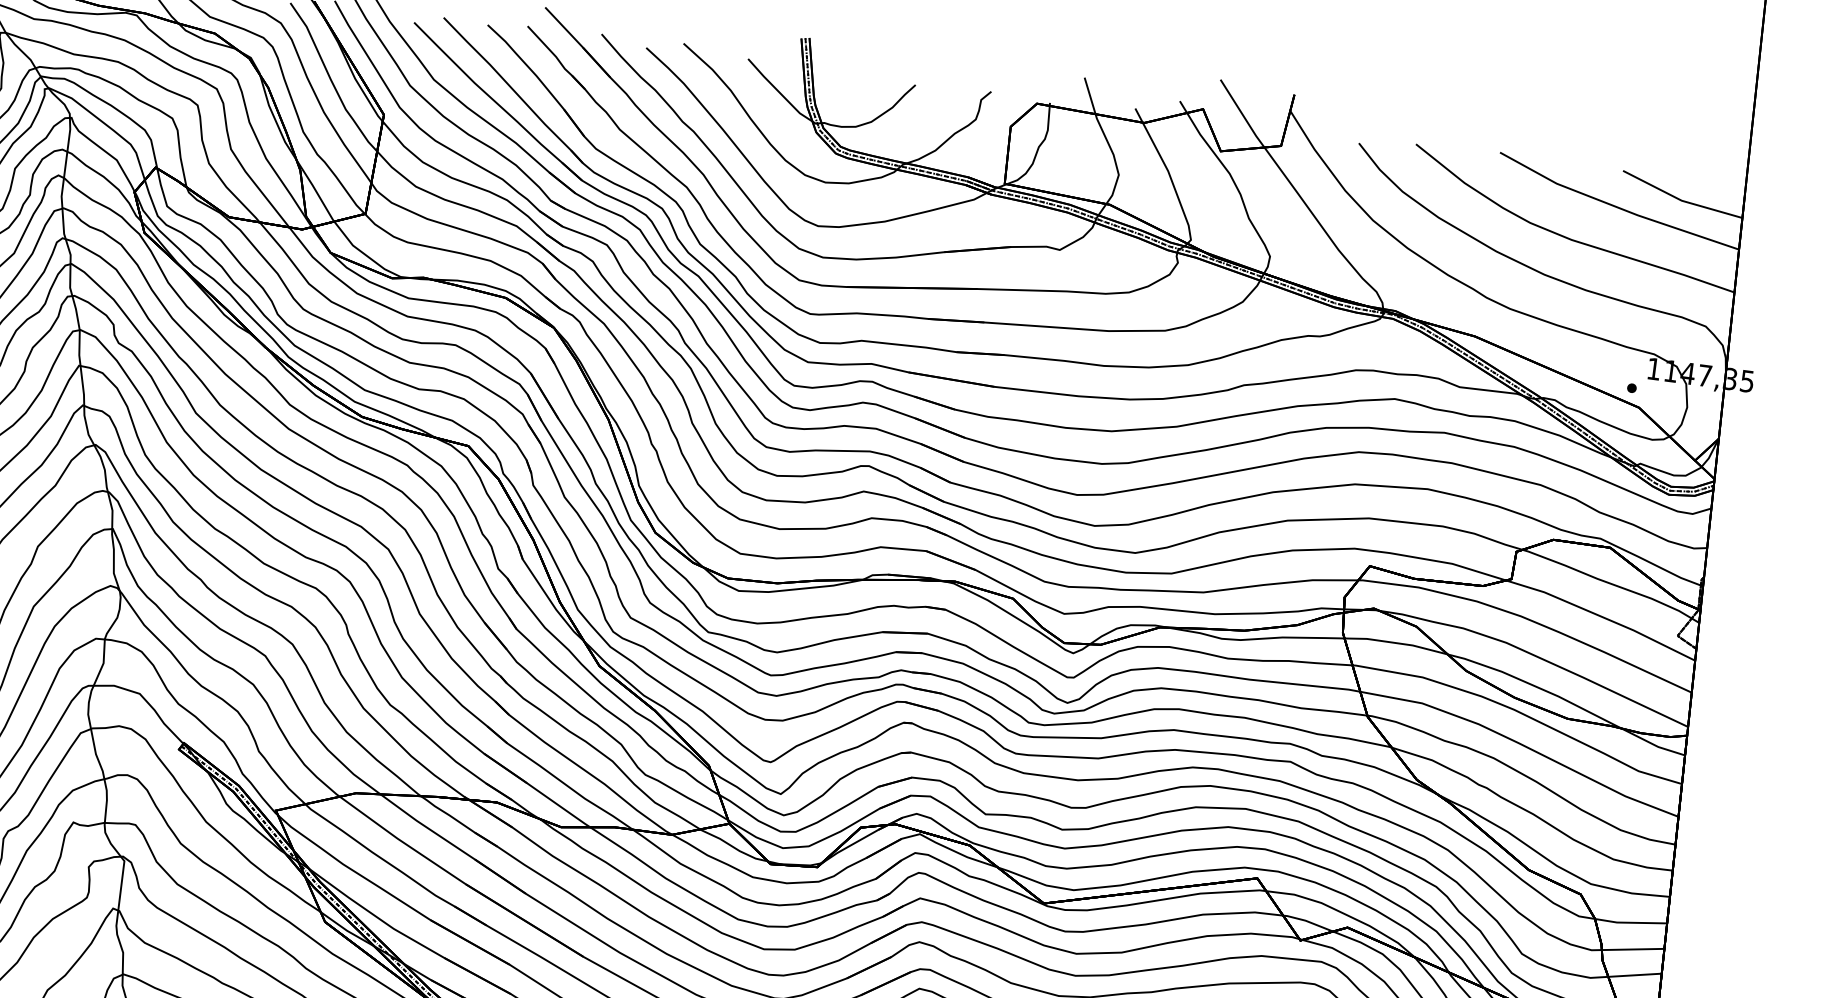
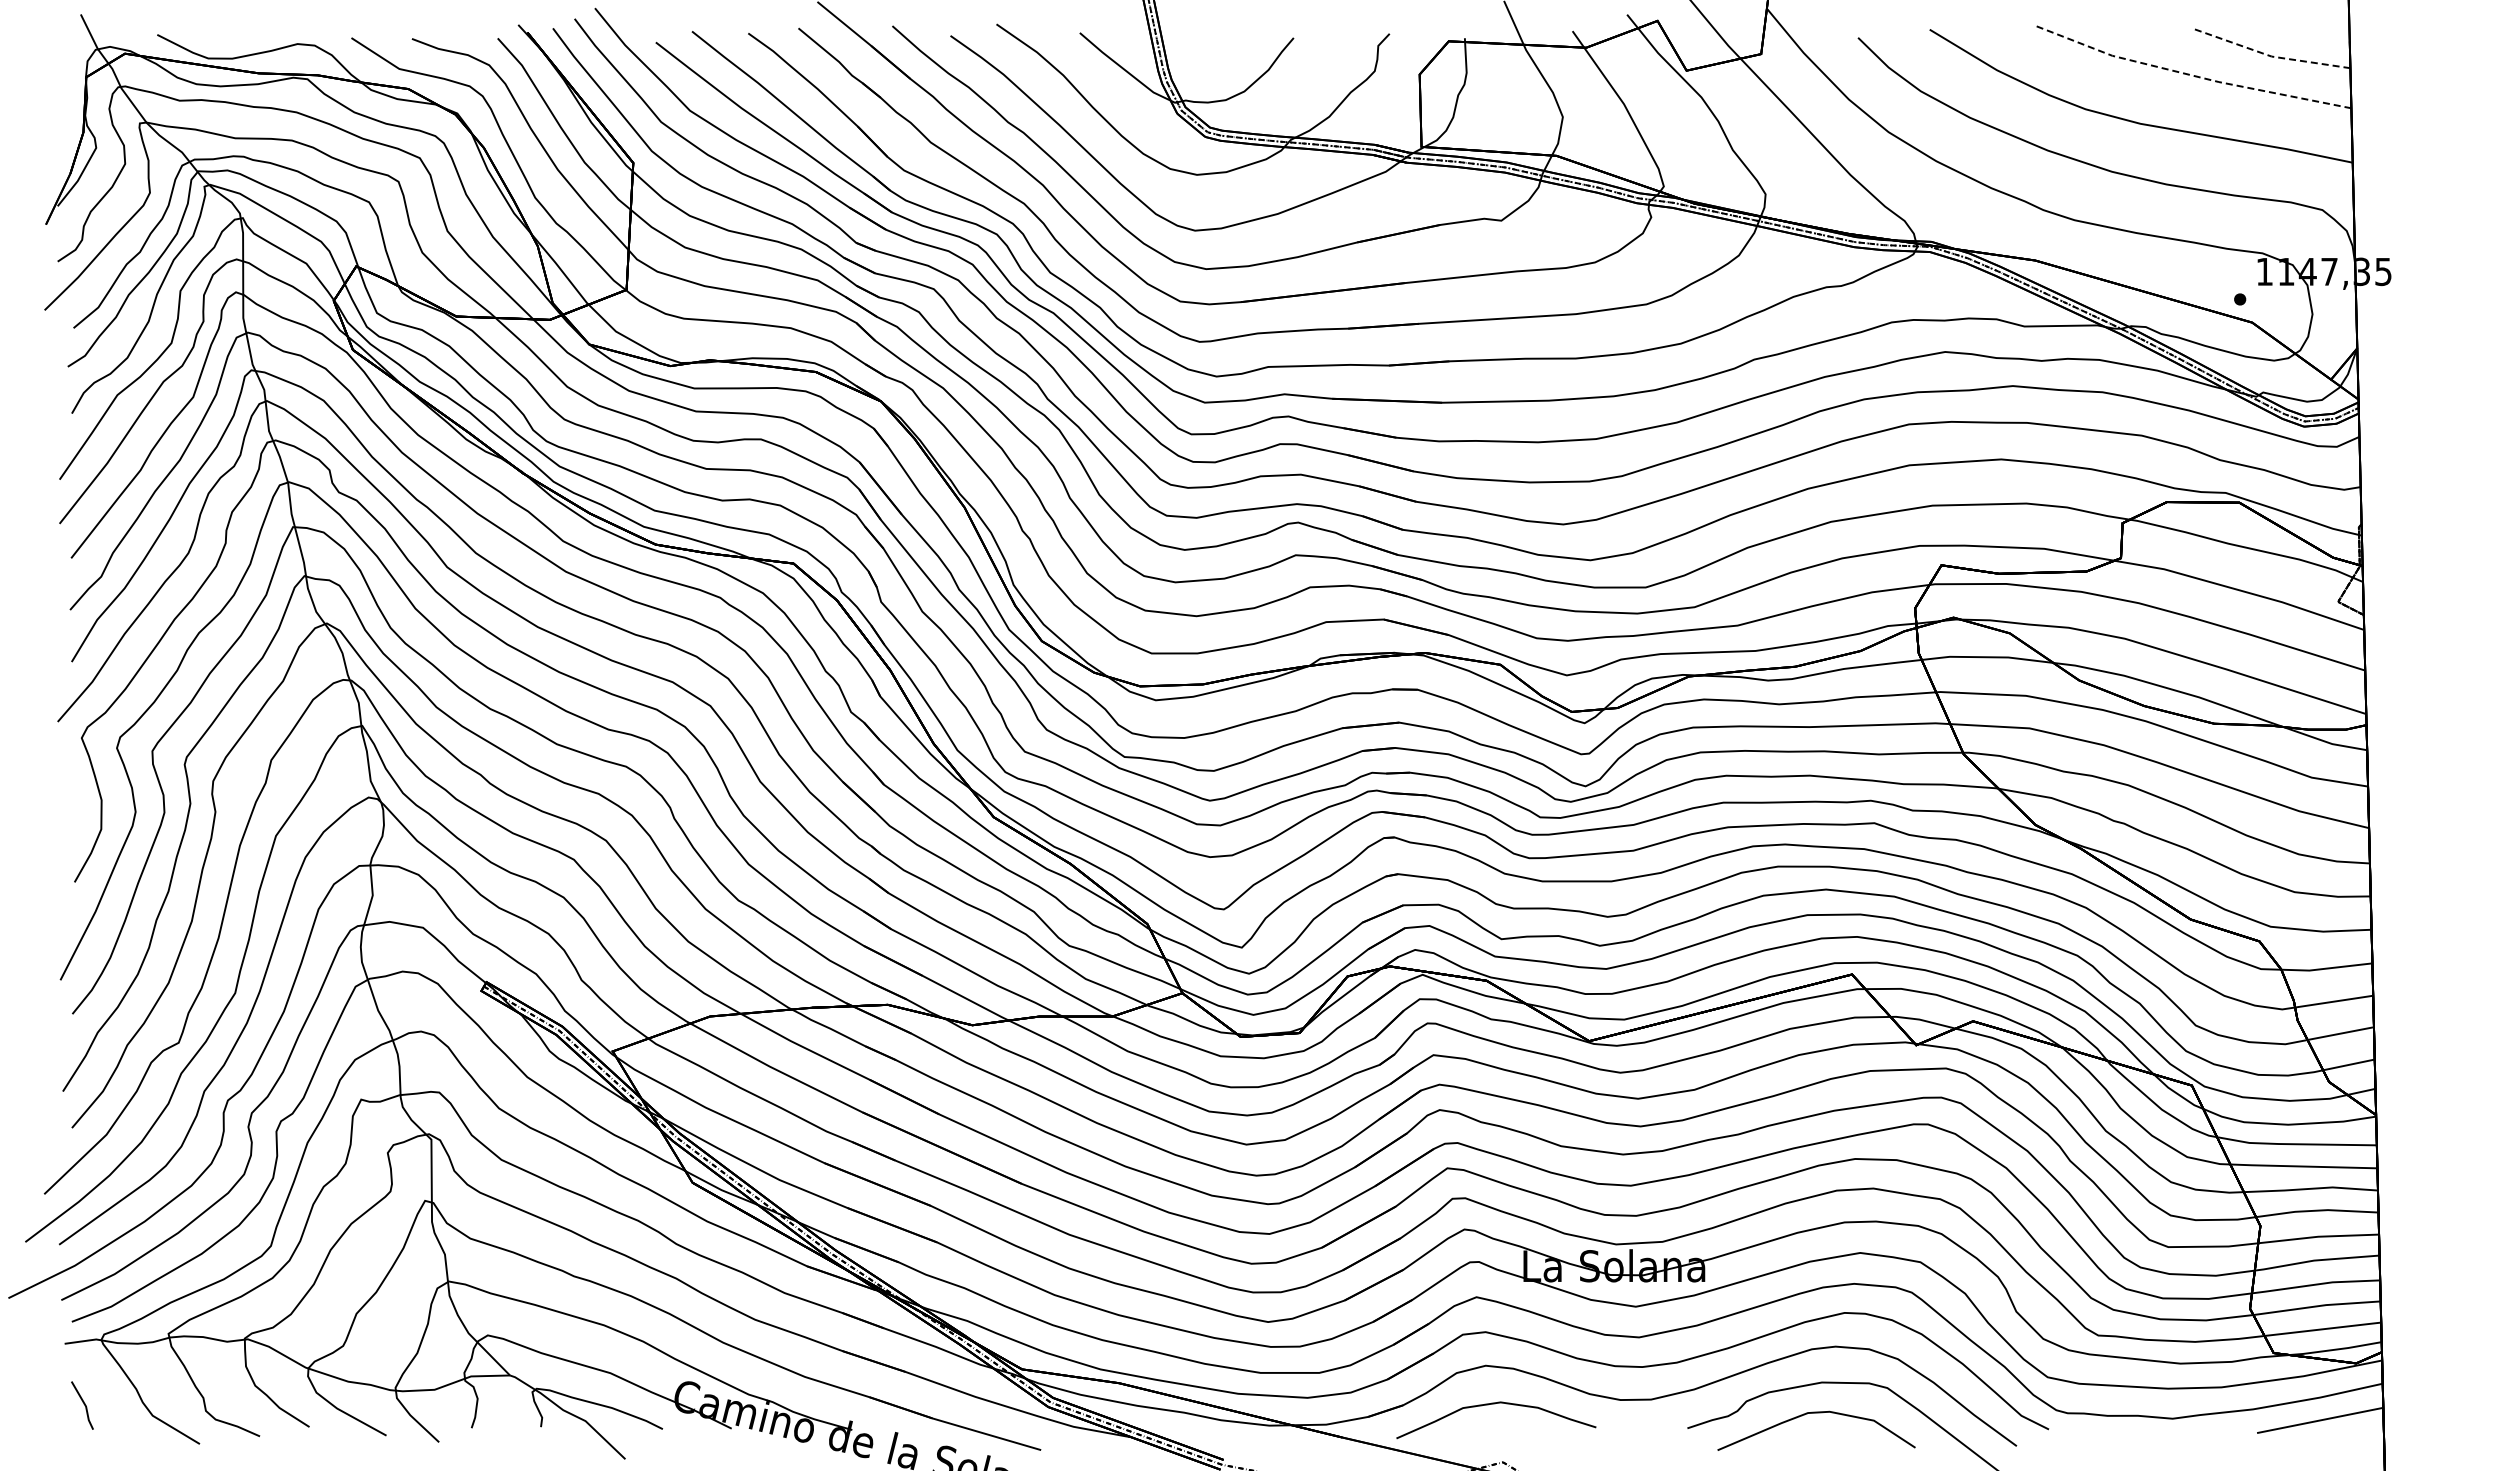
line: (1680, 199) -> (2269, 55), solid -> dashed
line: (1616, 207) -> (2190, 75), solid -> dashed

